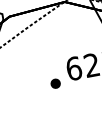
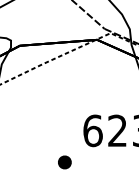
part: (55, 83) -> (64, 162), moved

